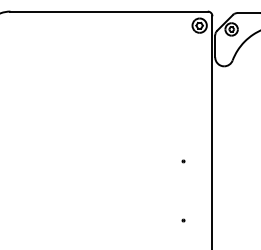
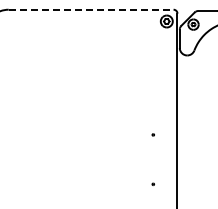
line: (109, 11) -> (91, 9), solid -> dashed

